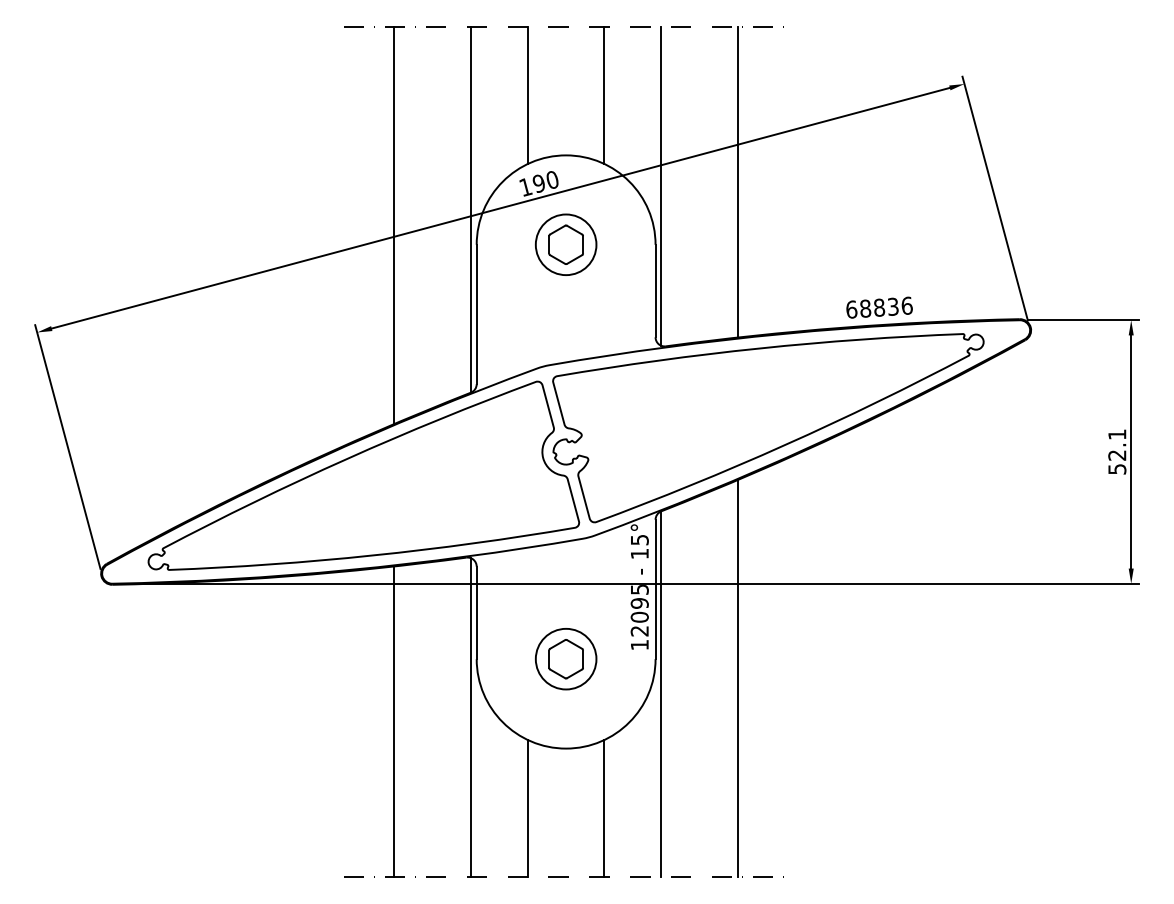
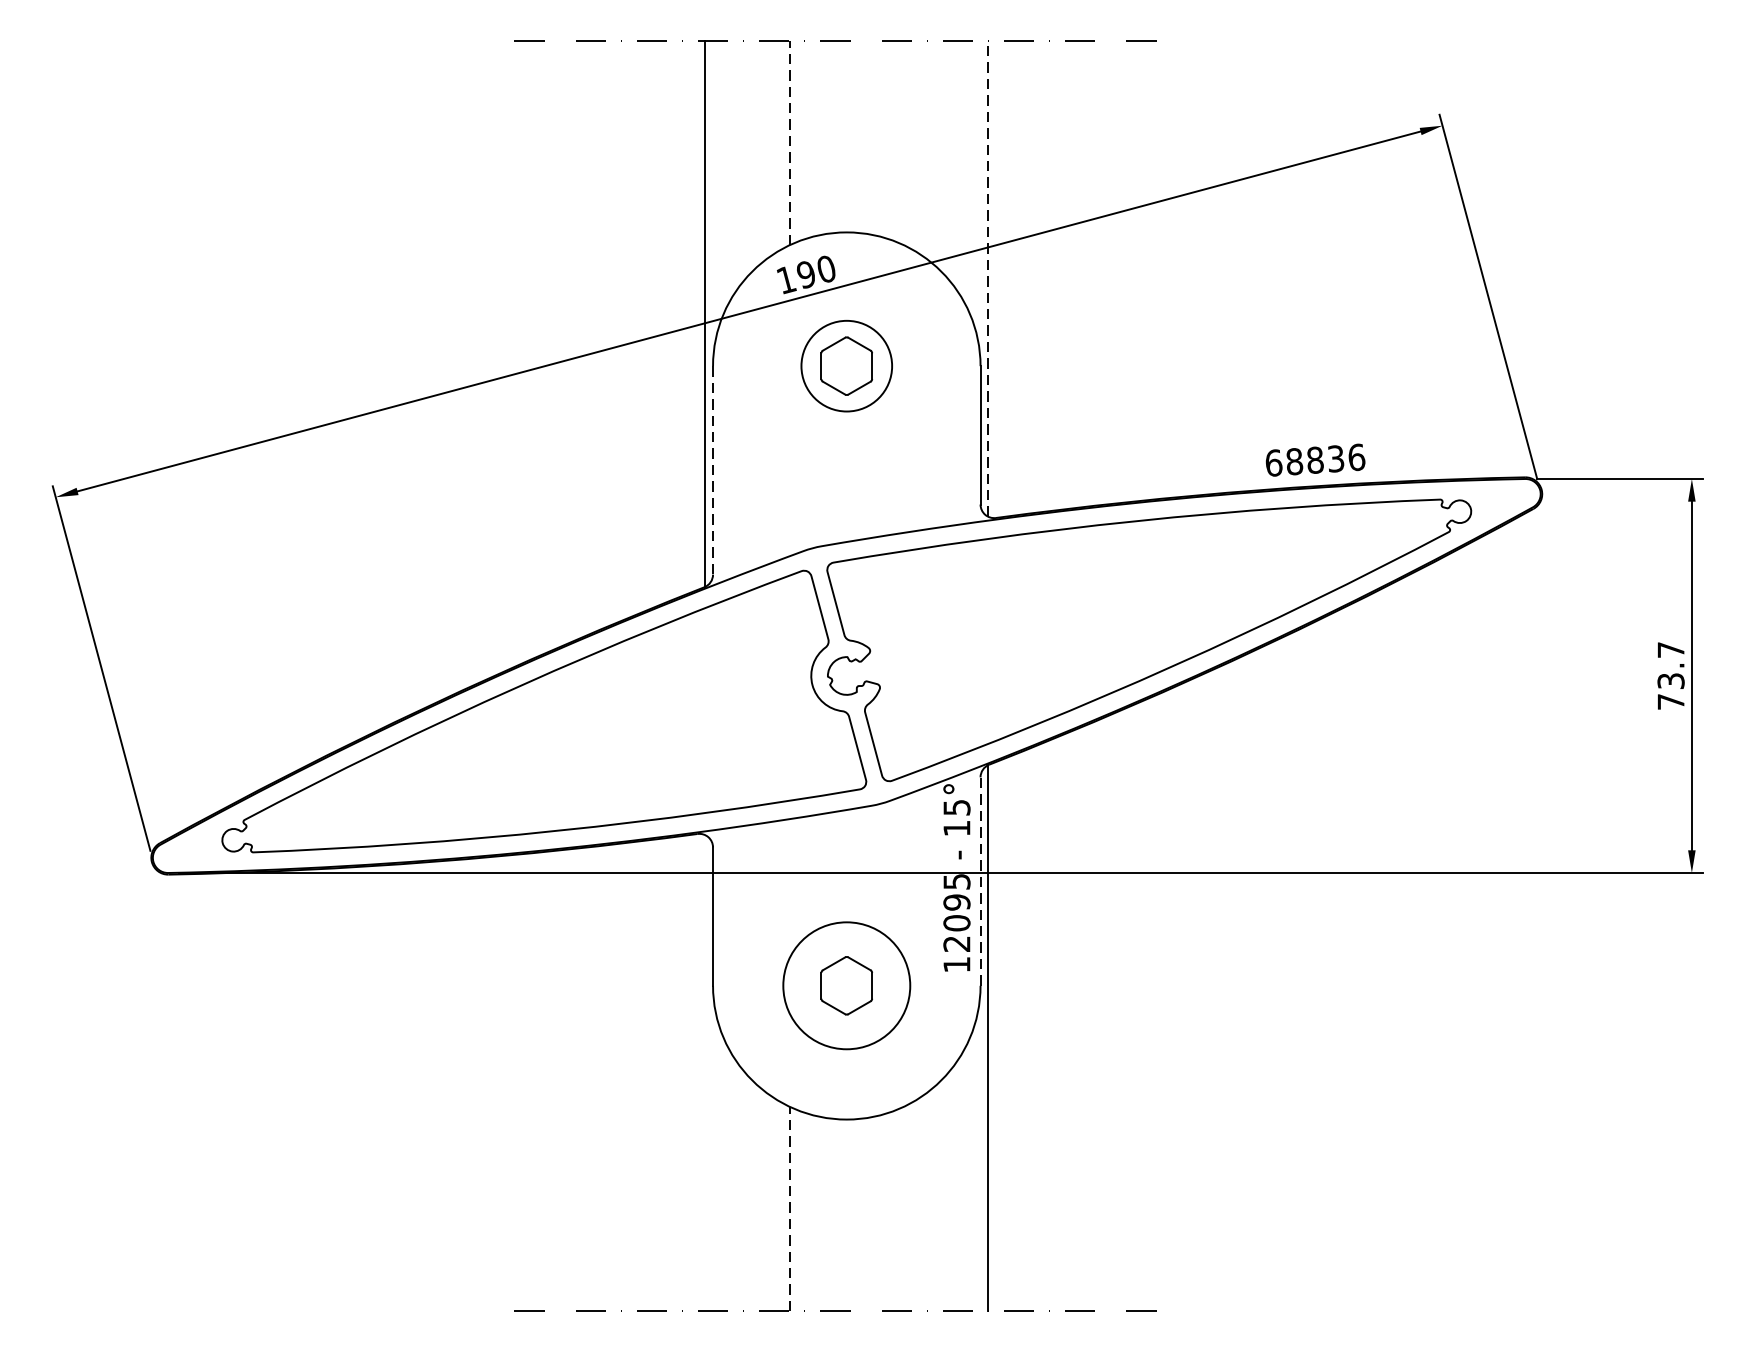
line: (528, 94) -> (790, 141), solid -> dashed
line: (604, 95) -> (904, 142), removed
line: (737, 182) -> (1103, 272), removed
line: (660, 185) -> (987, 277), solid -> dashed
line: (394, 225) -> (590, 337), removed
line: (476, 314) -> (712, 470), solid -> dashed
text: (1117, 451) -> (1671, 675), 52.1 -> 73.7
line: (655, 589) -> (980, 881), solid -> dashed
circle: (565, 658) -> (845, 984), size x1.4
line: (737, 677) -> (1103, 1013), removed
line: (471, 717) -> (705, 1073), removed
line: (394, 721) -> (590, 1079), removed
line: (528, 808) -> (790, 1209), solid -> dashed
line: (604, 808) -> (904, 1209), removed

